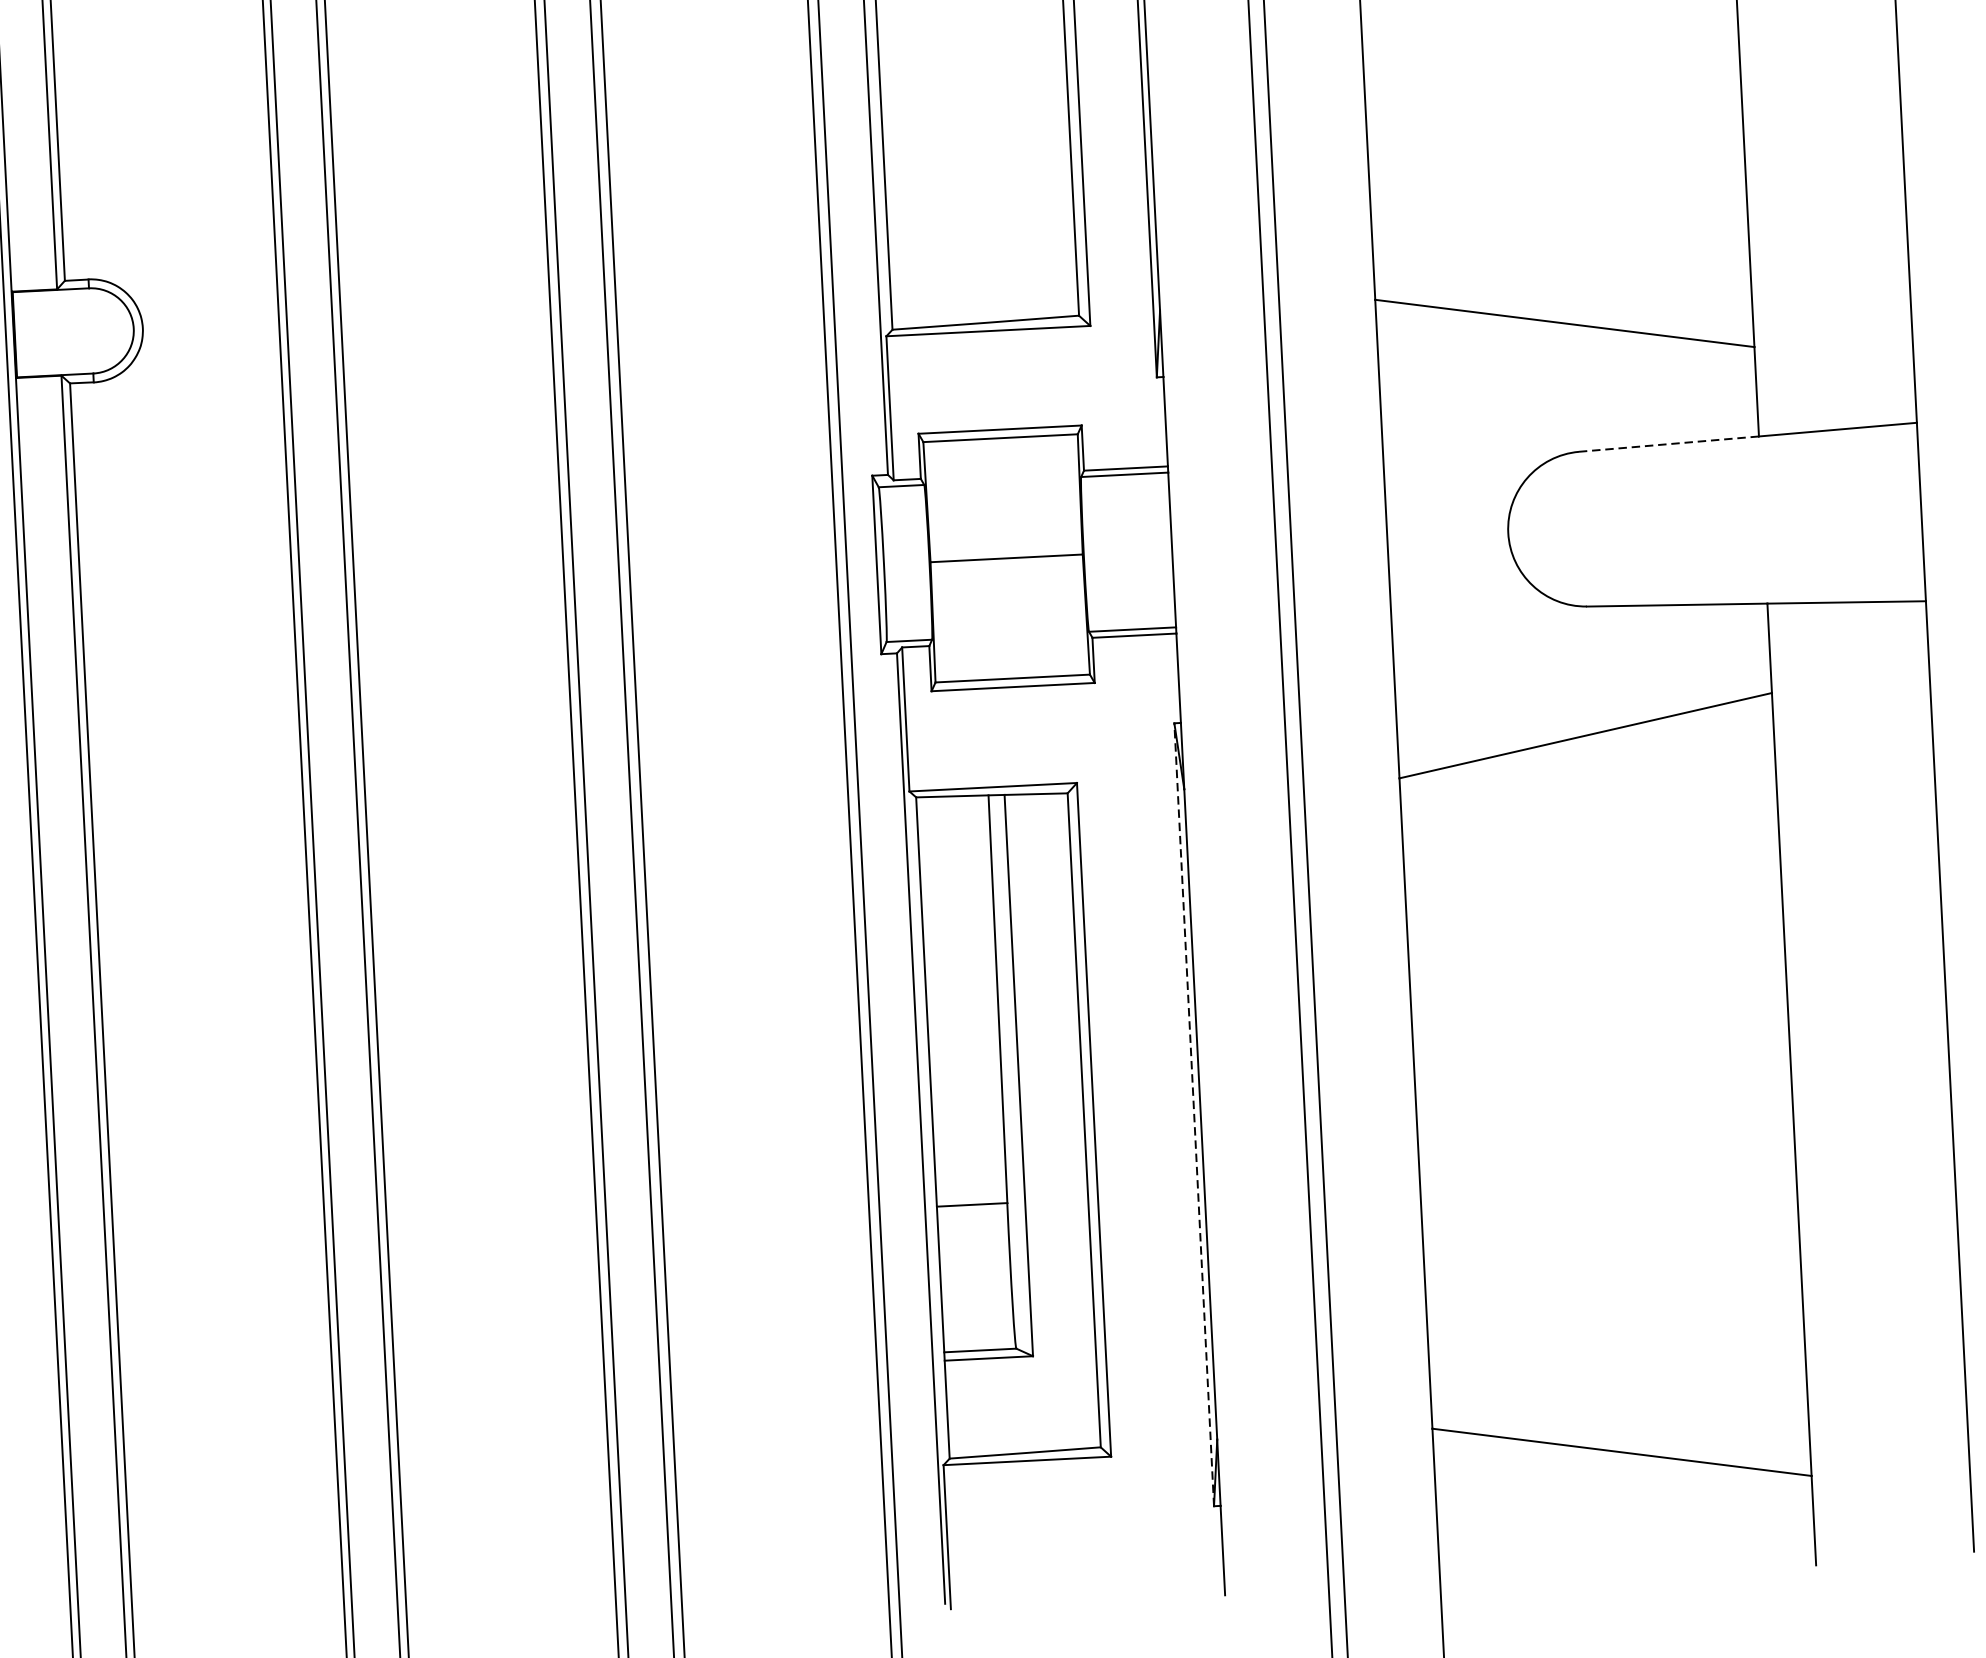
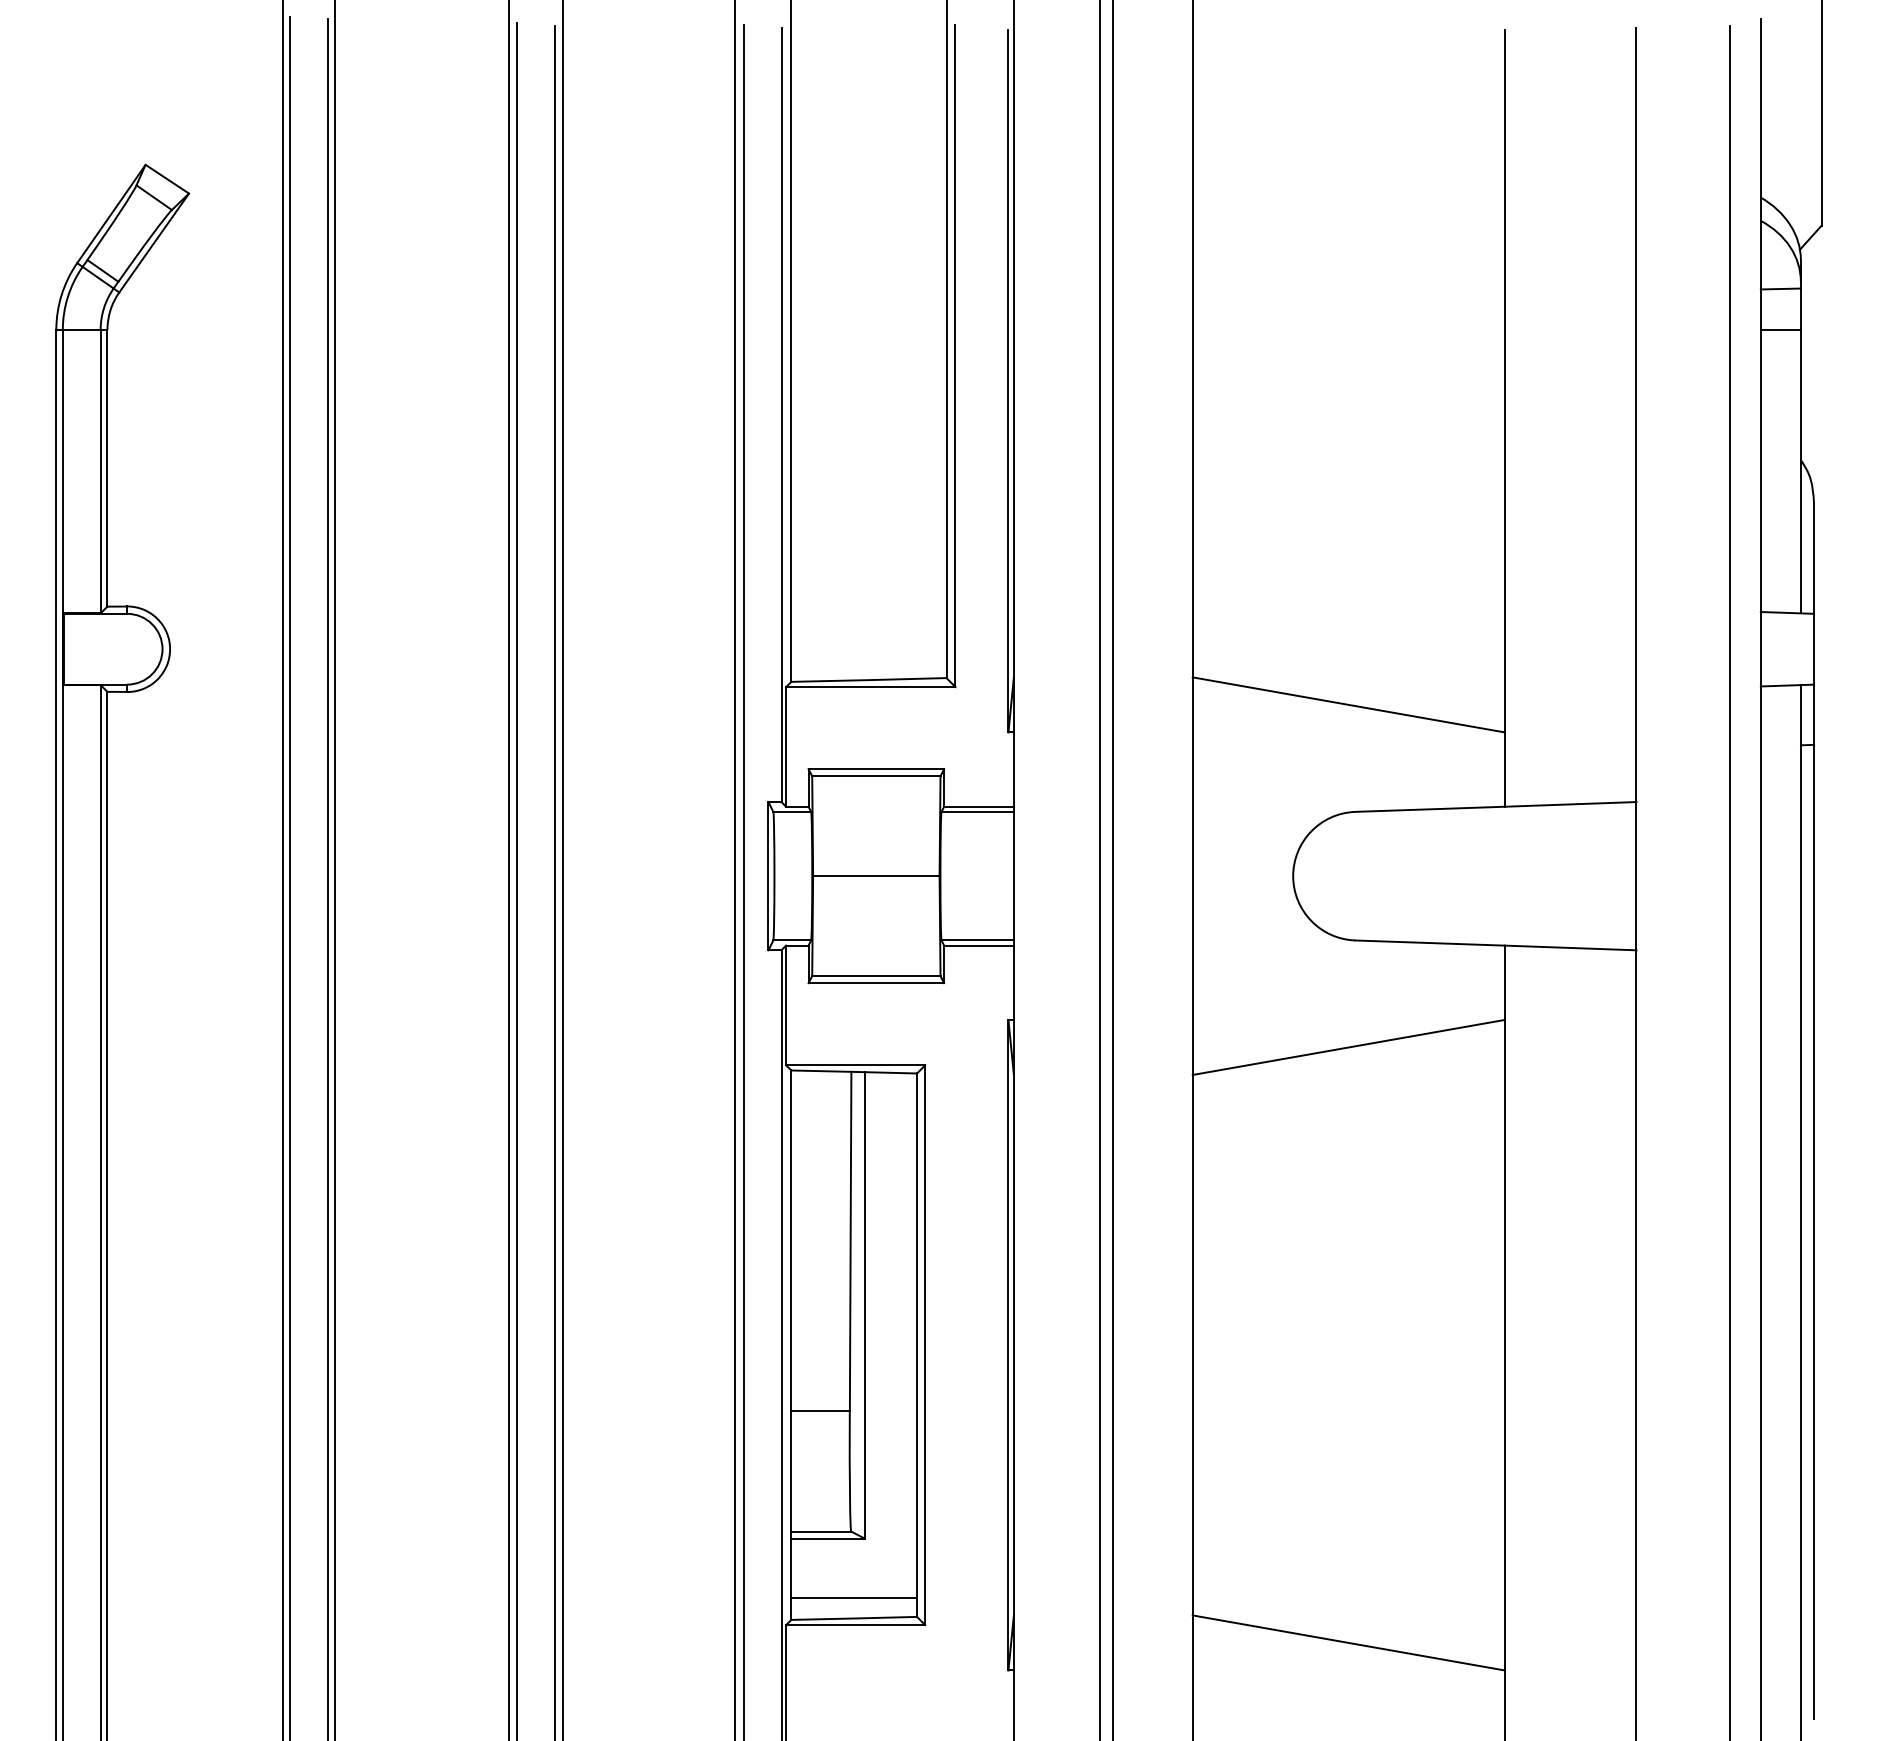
line: (1669, 444) -> (1430, 809), dashed -> solid
line: (1194, 1113) -> (1008, 1344), dashed -> solid
line: (1024, 1428) -> (854, 1598), added

